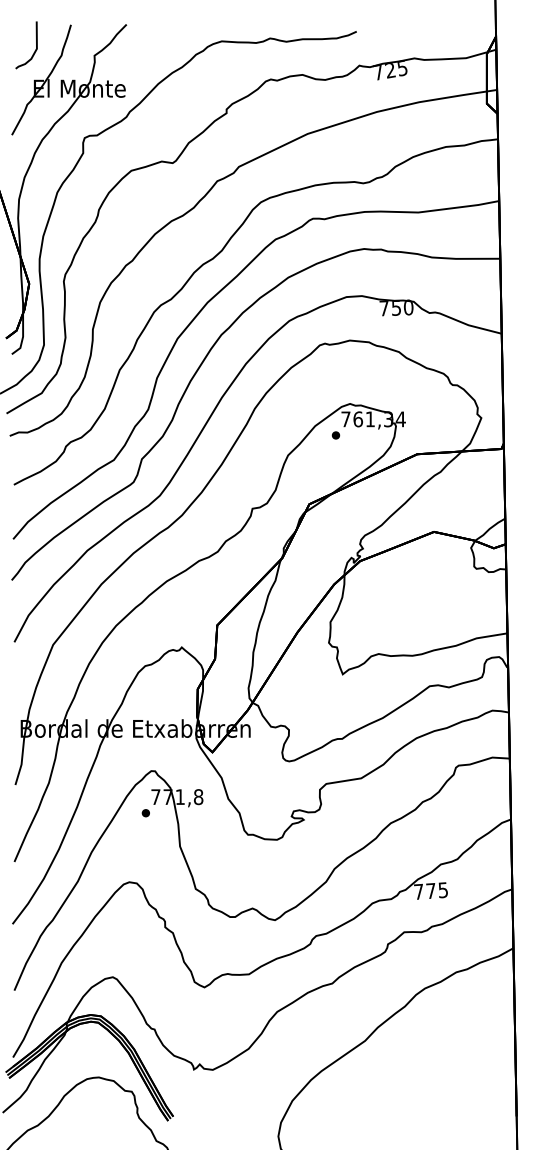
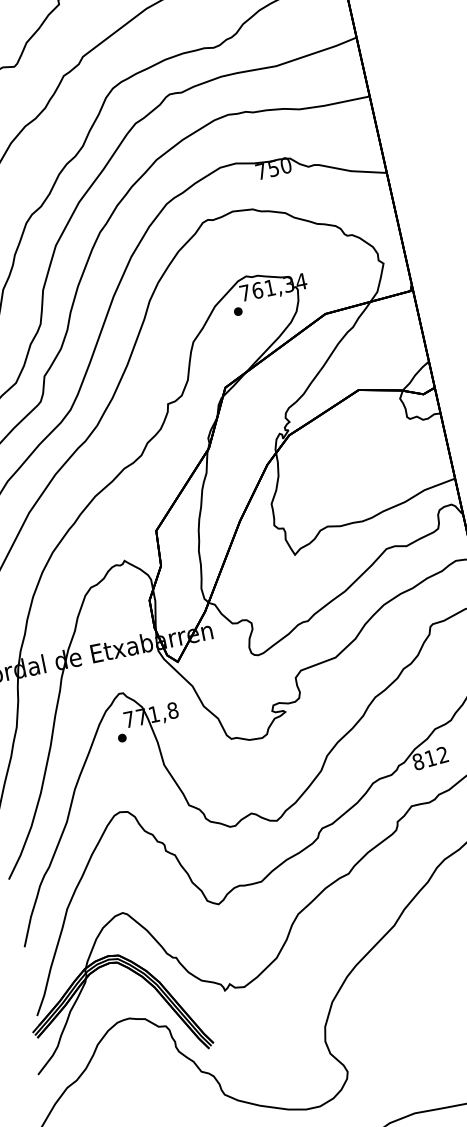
text: (430, 890) -> (429, 757), 775 -> 812

